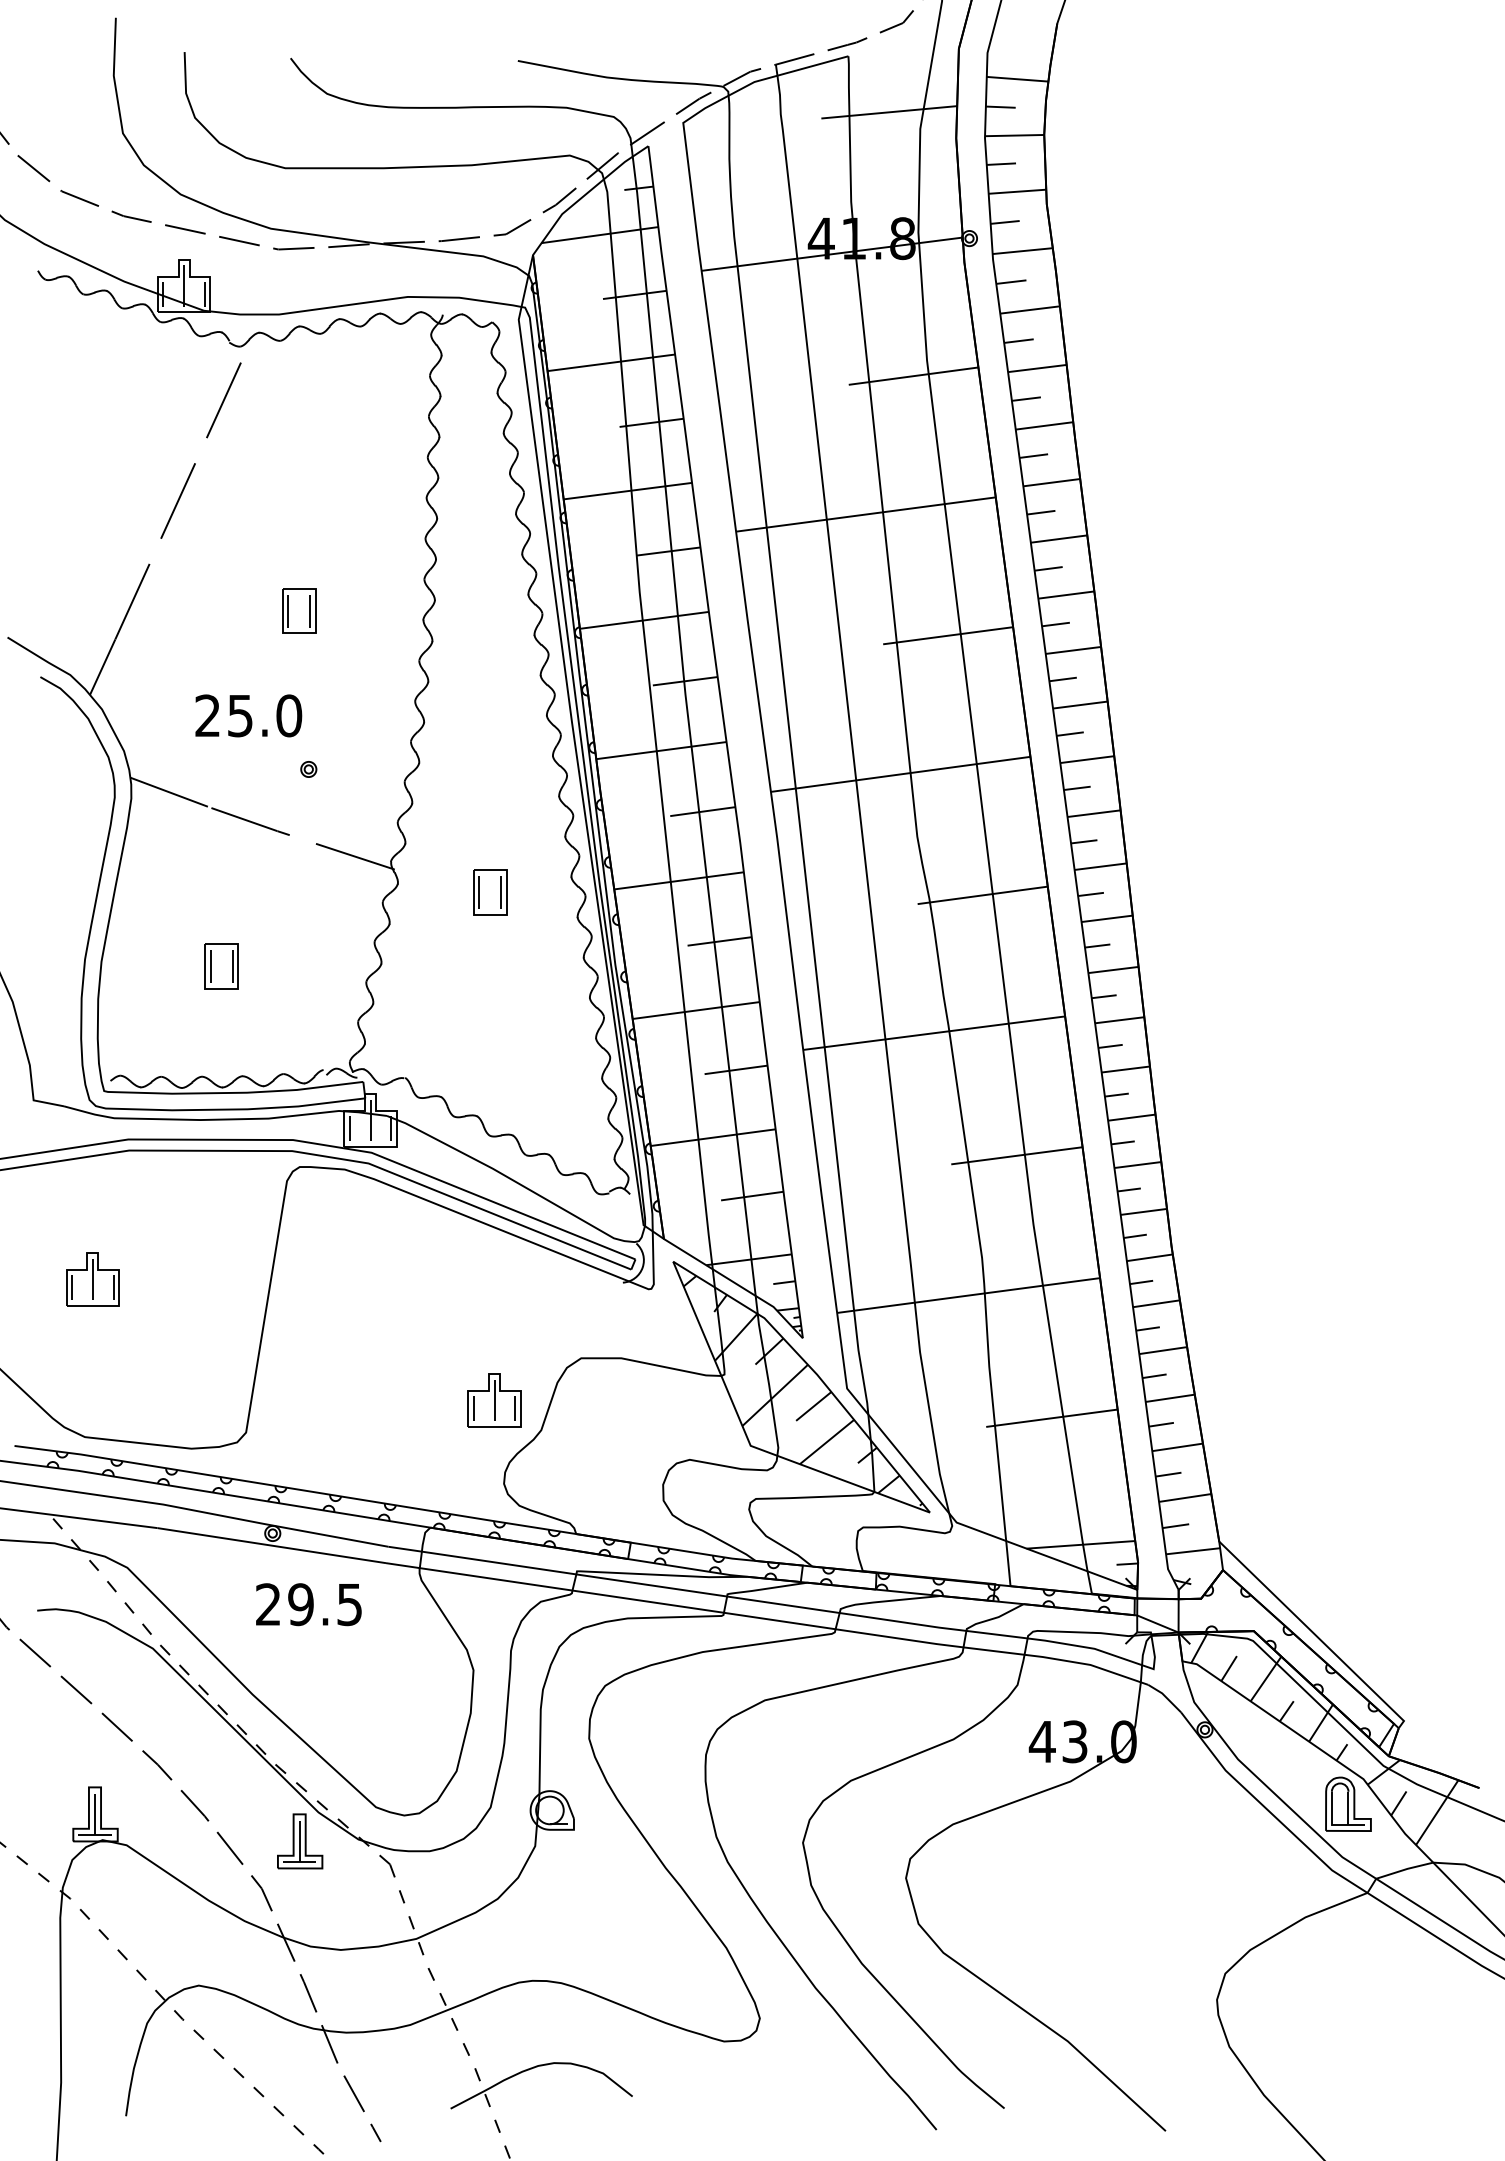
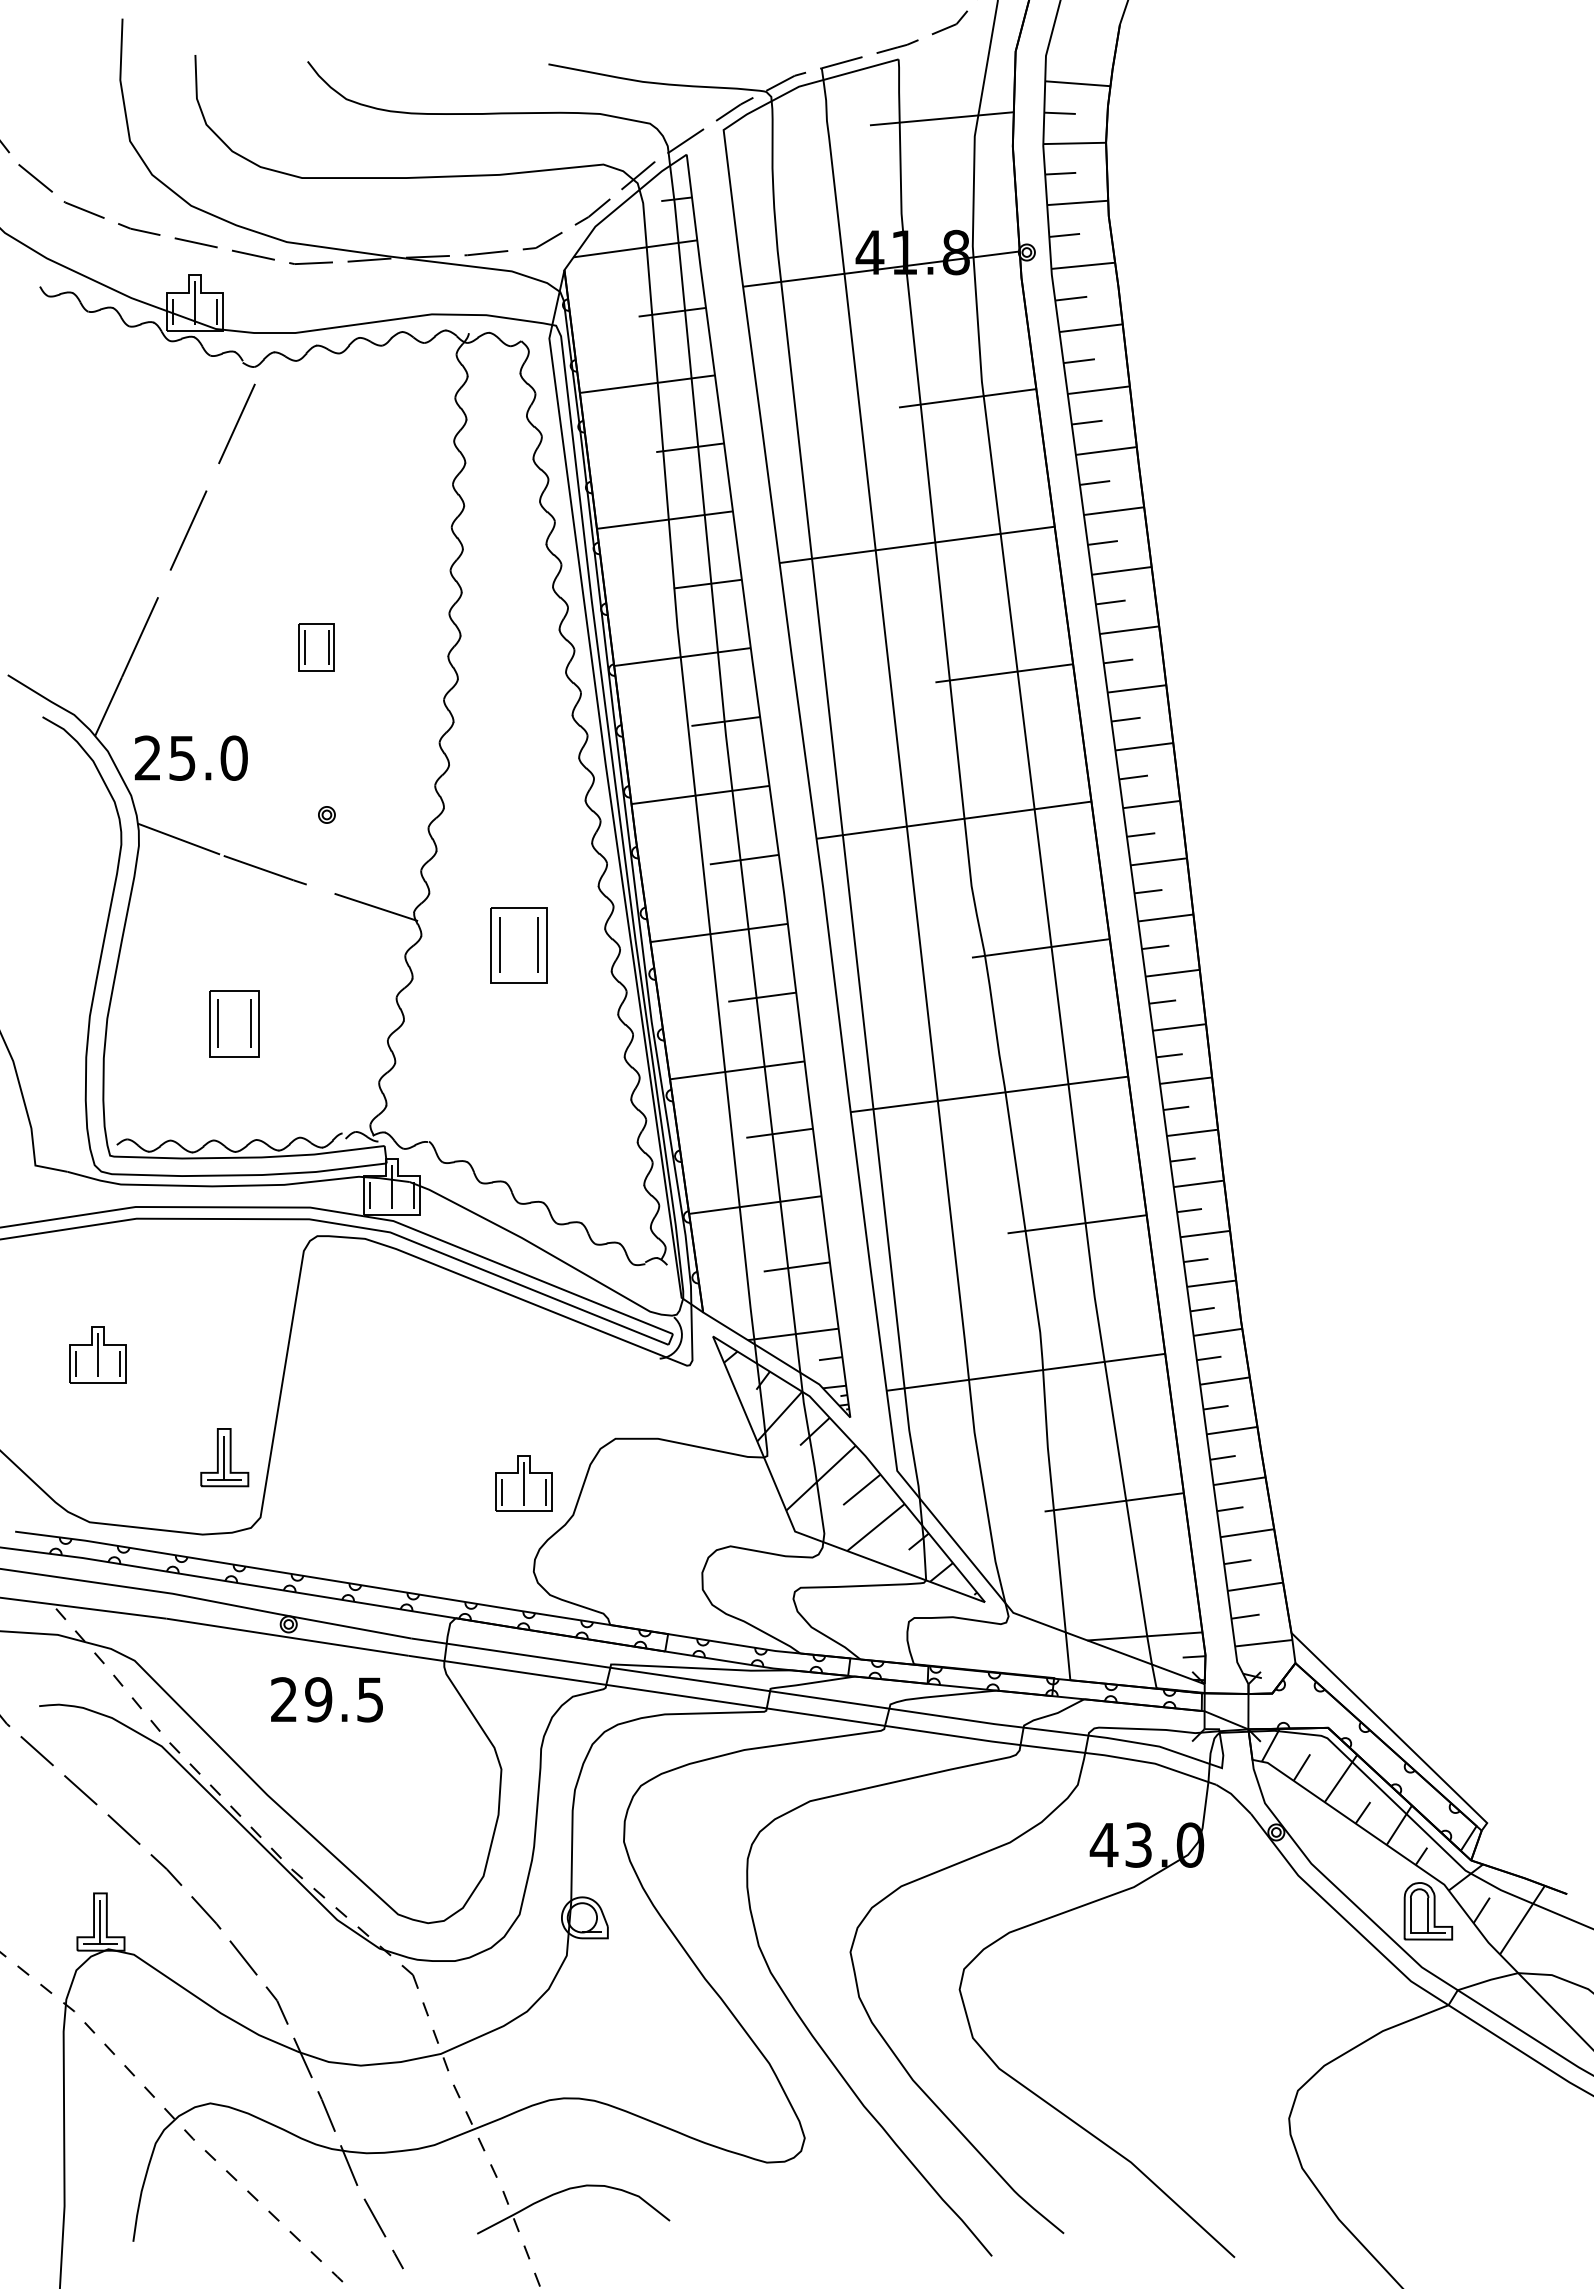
text: (248, 715) -> (191, 757), moved
part: (489, 892) -> (518, 945), size x1.6
part: (221, 966) -> (234, 1023), size x1.4
part: (299, 1841) -> (224, 1457), moved

